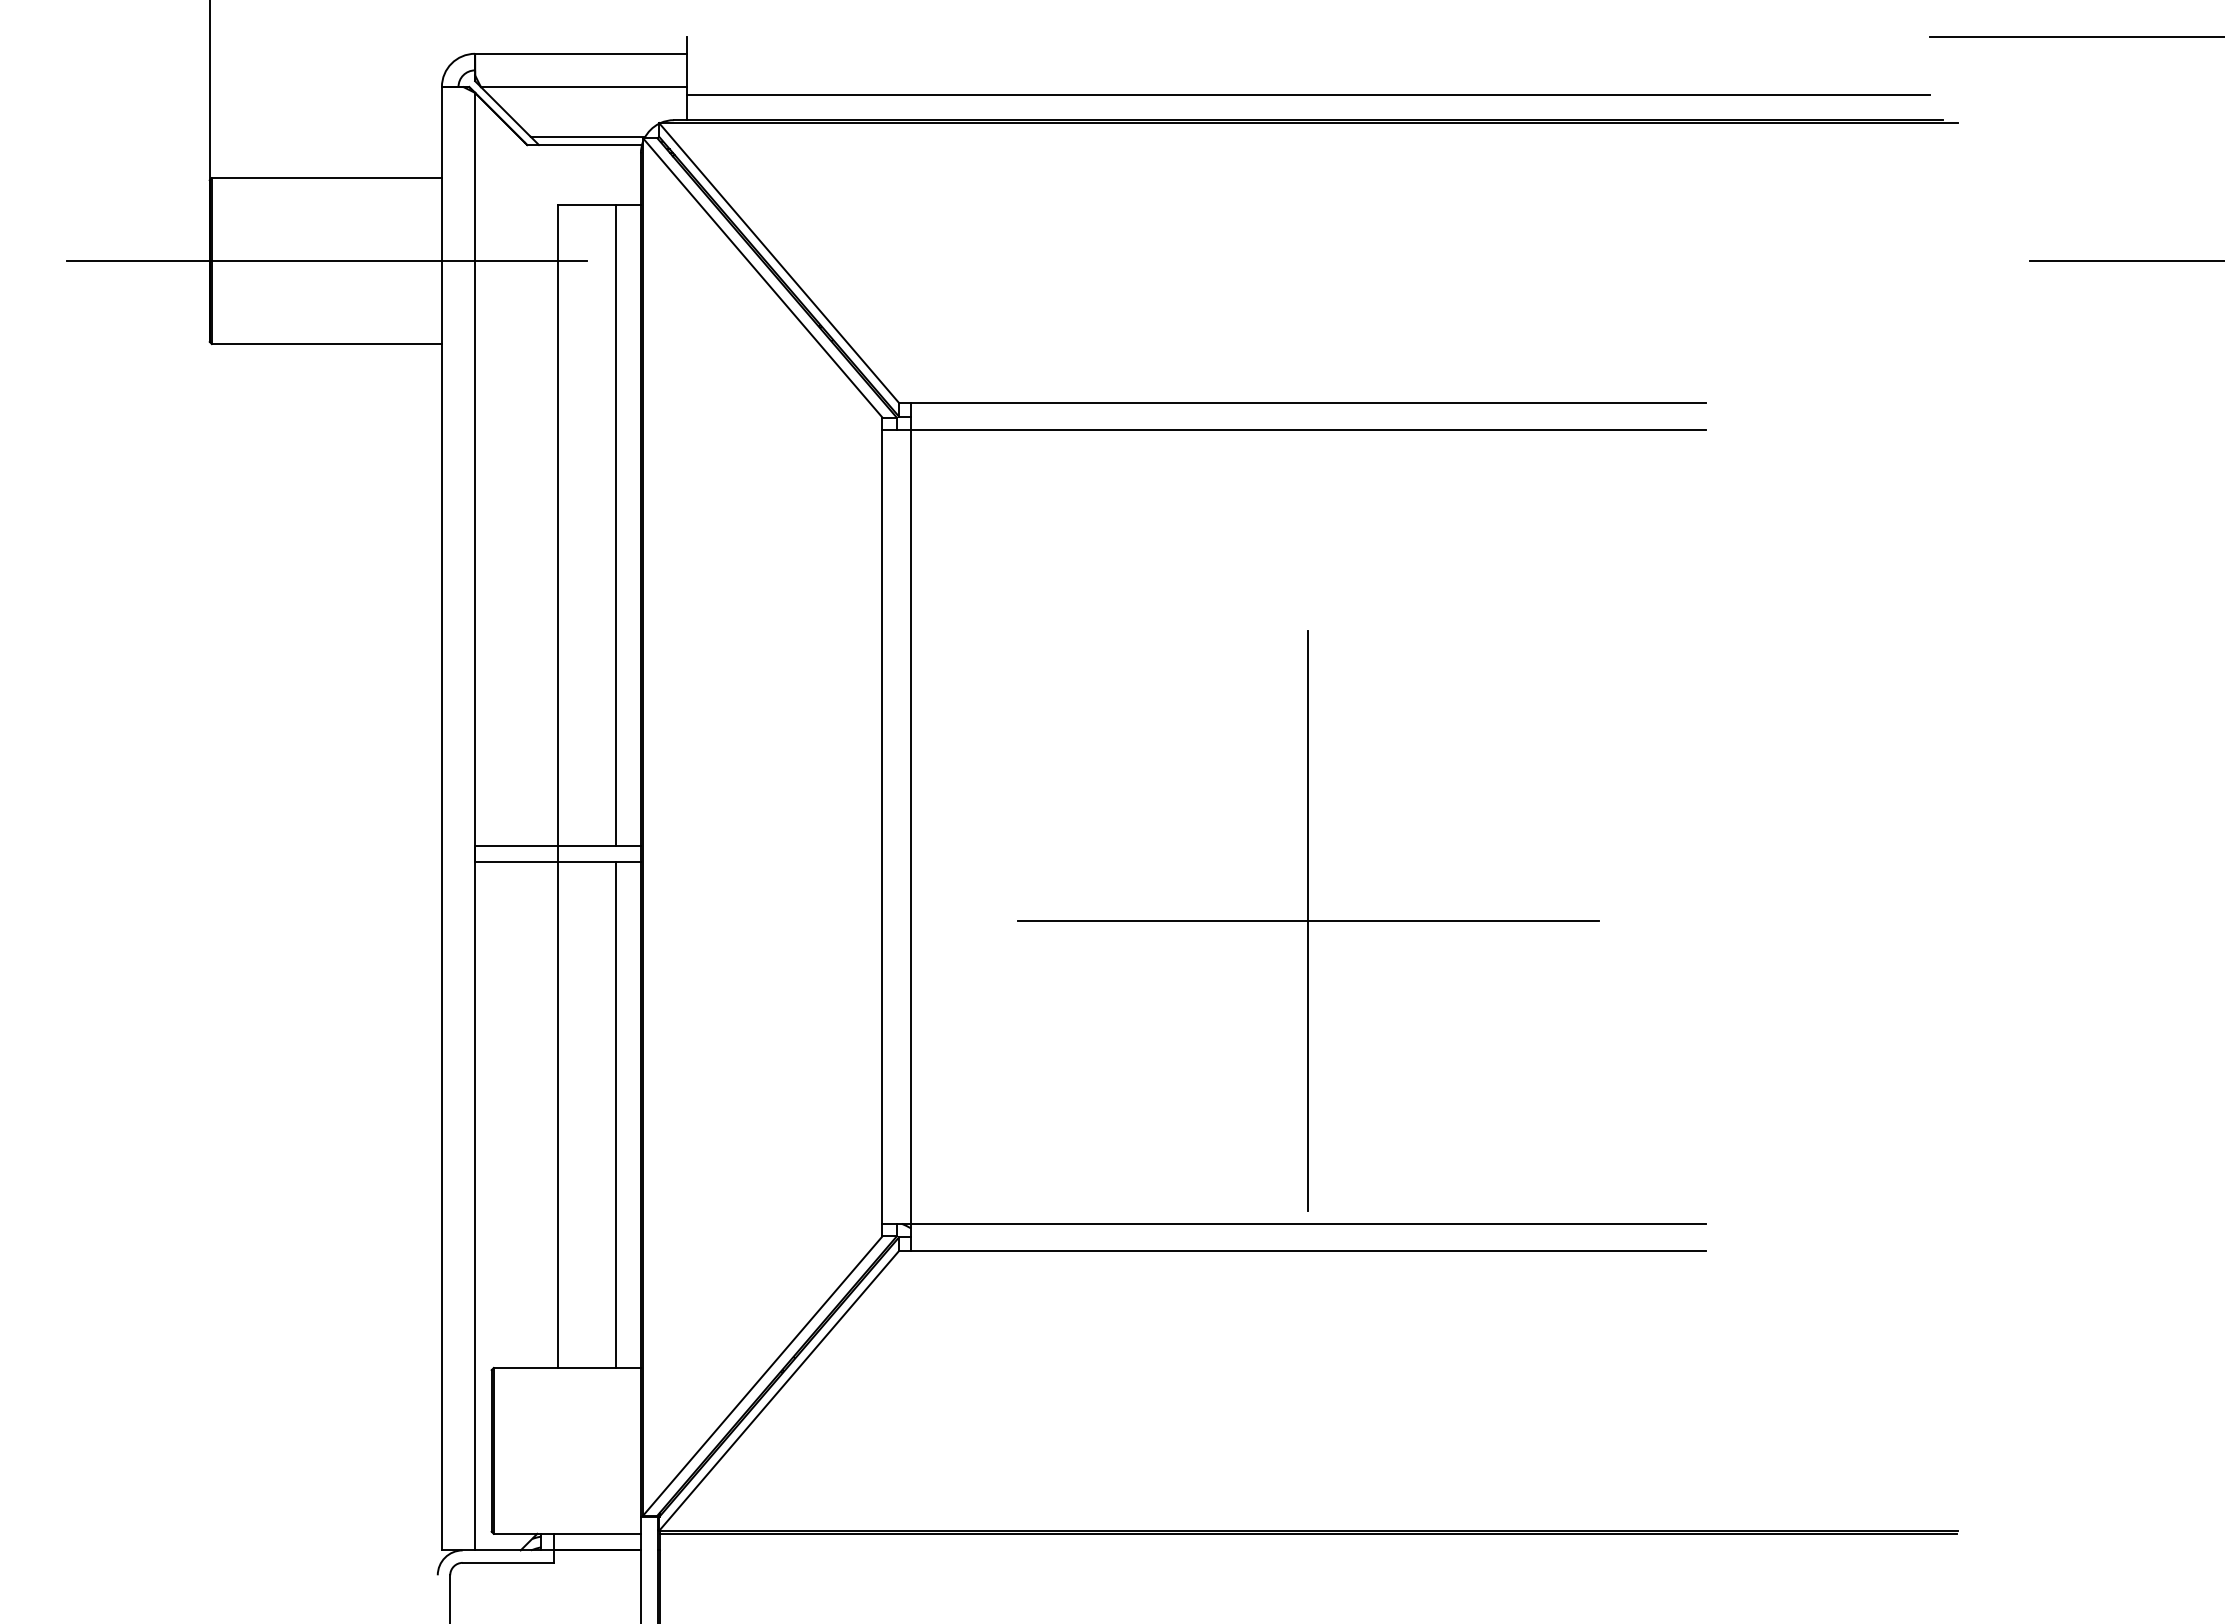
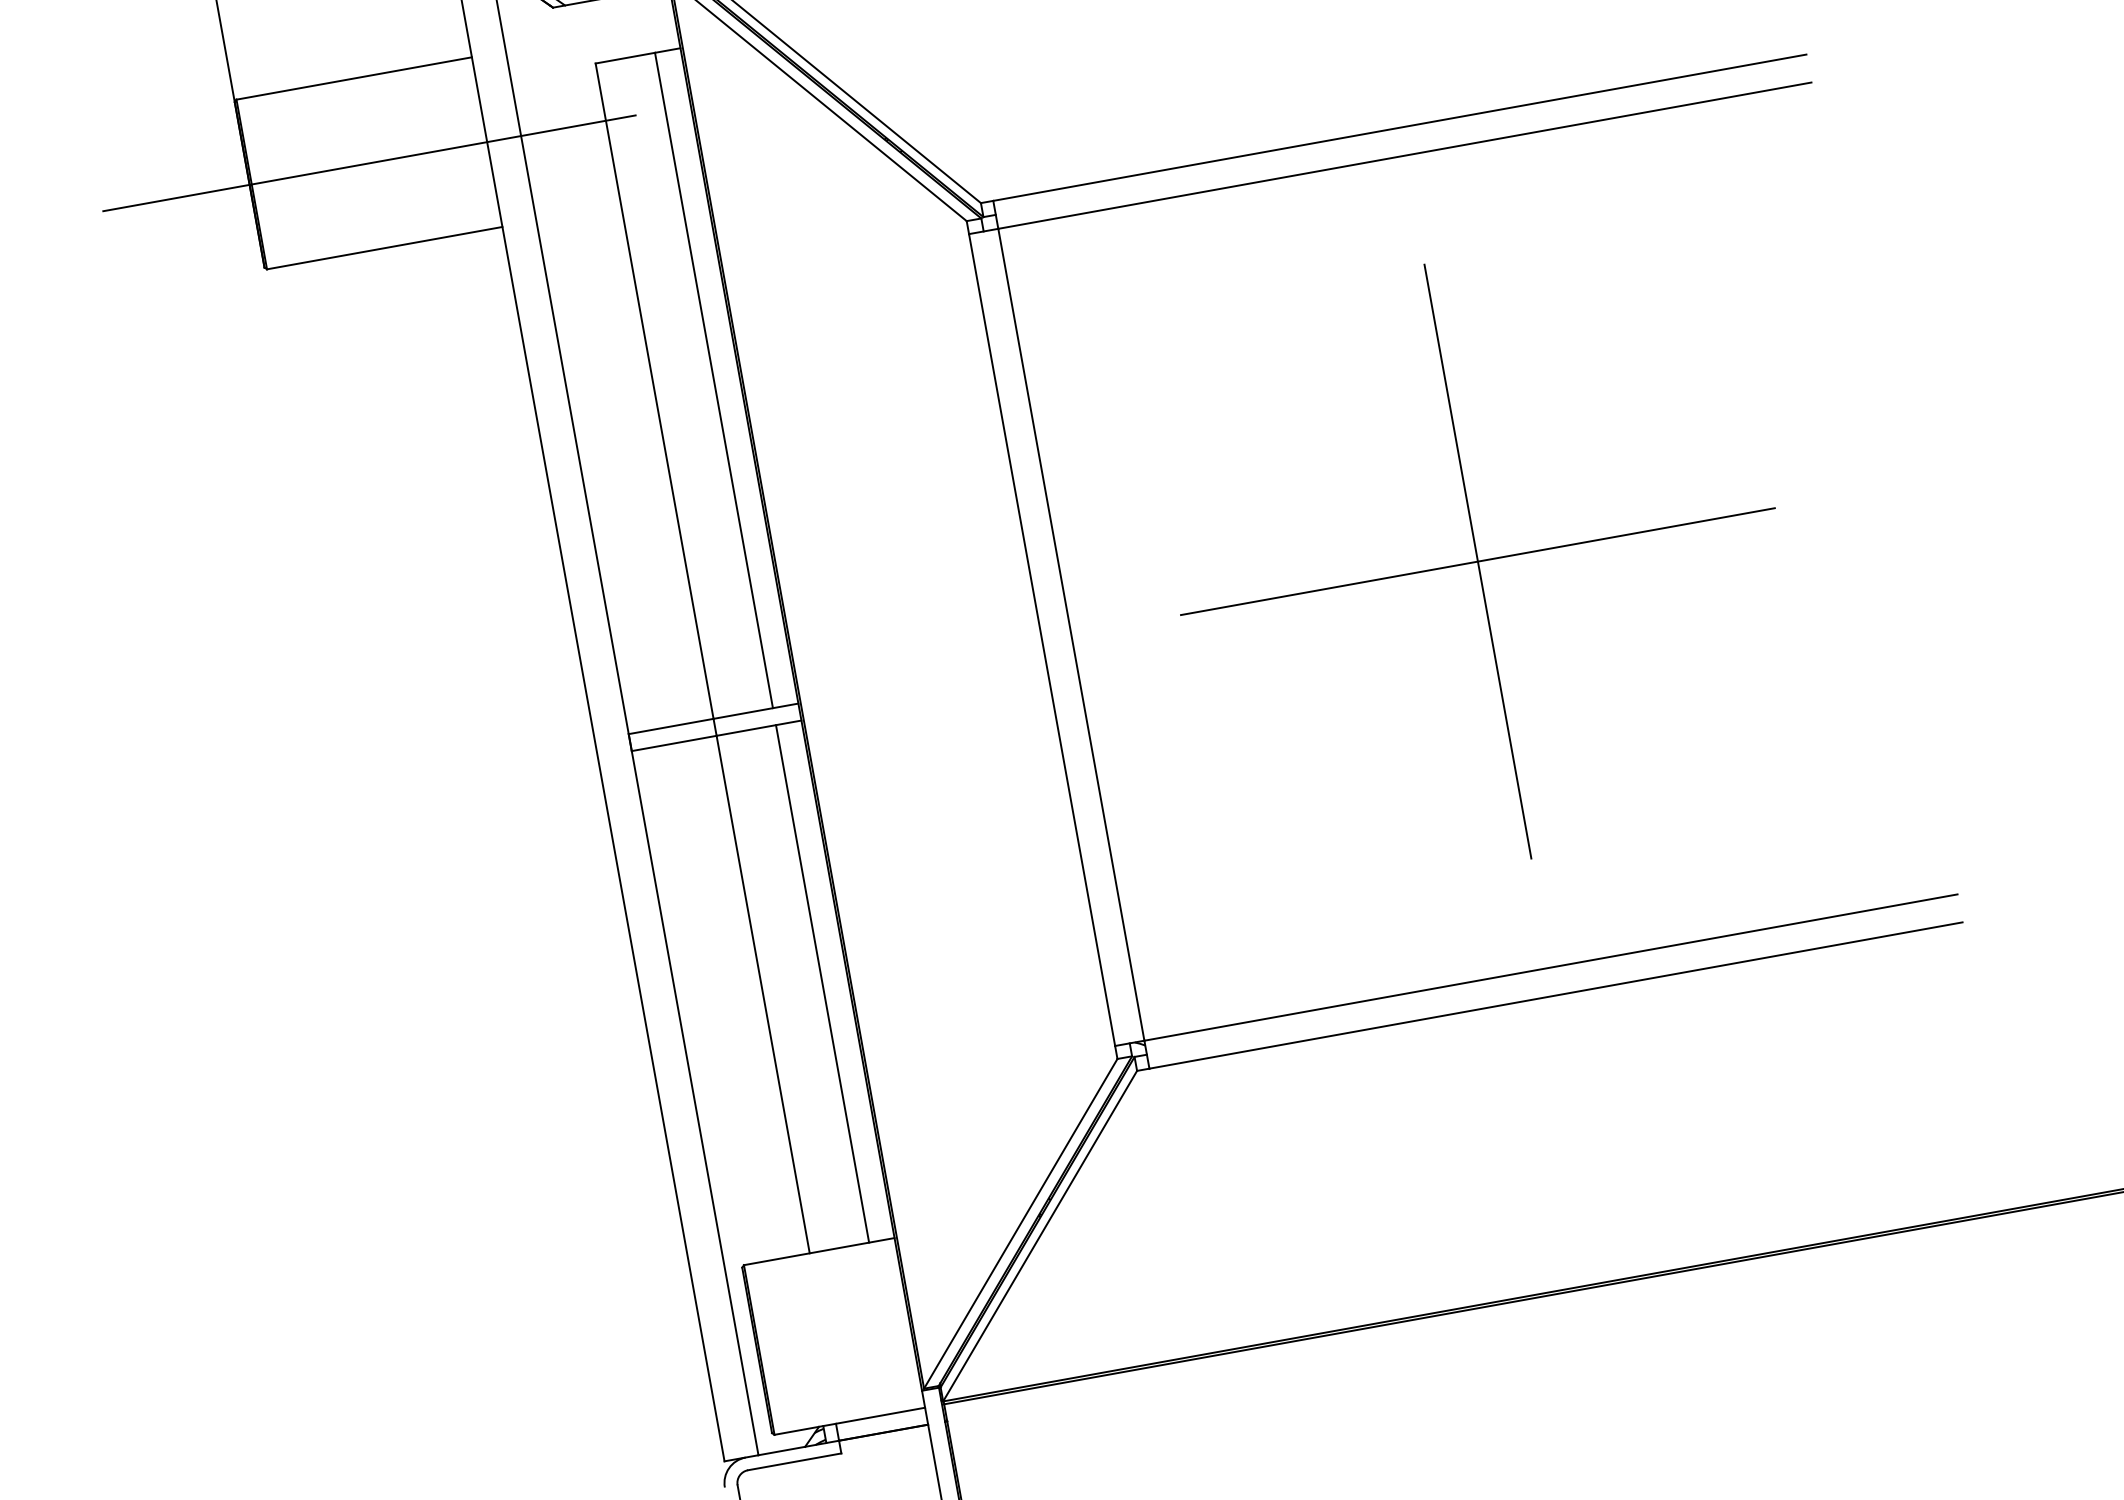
part: (1308, 920) -> (1477, 561), moved

